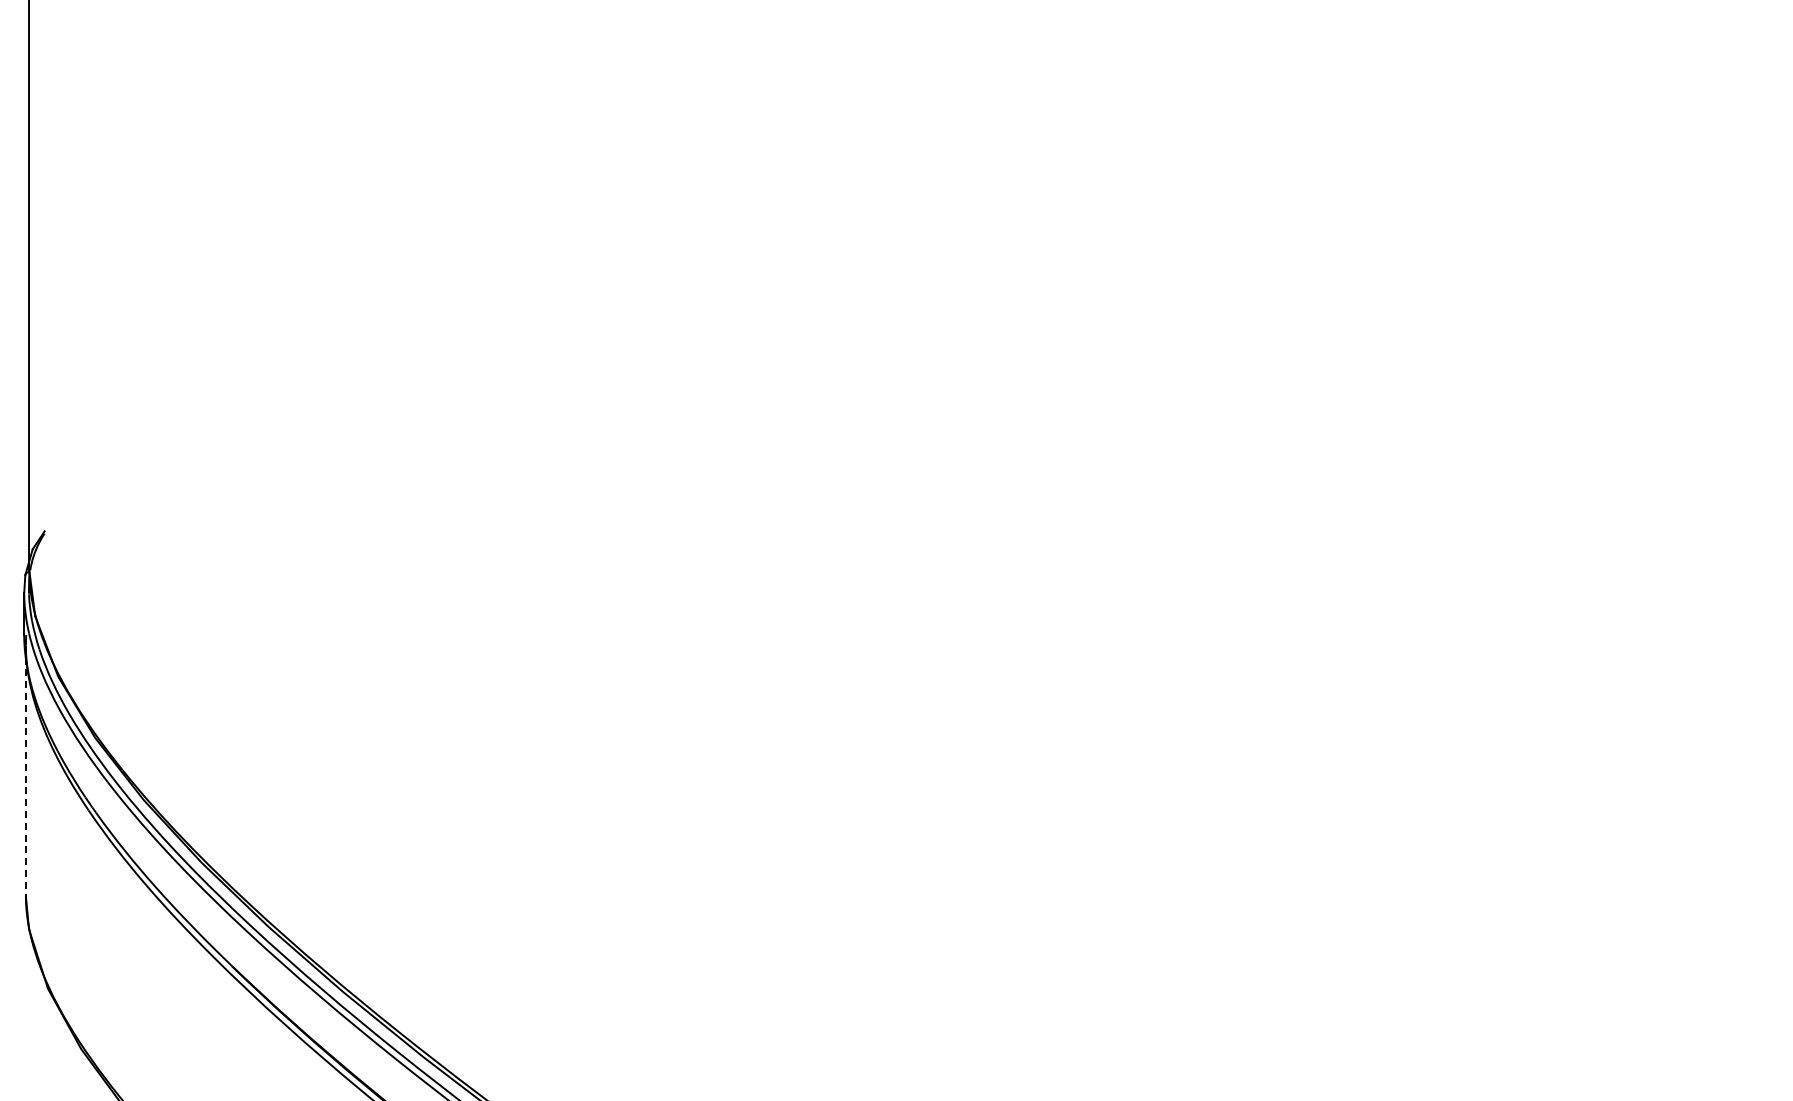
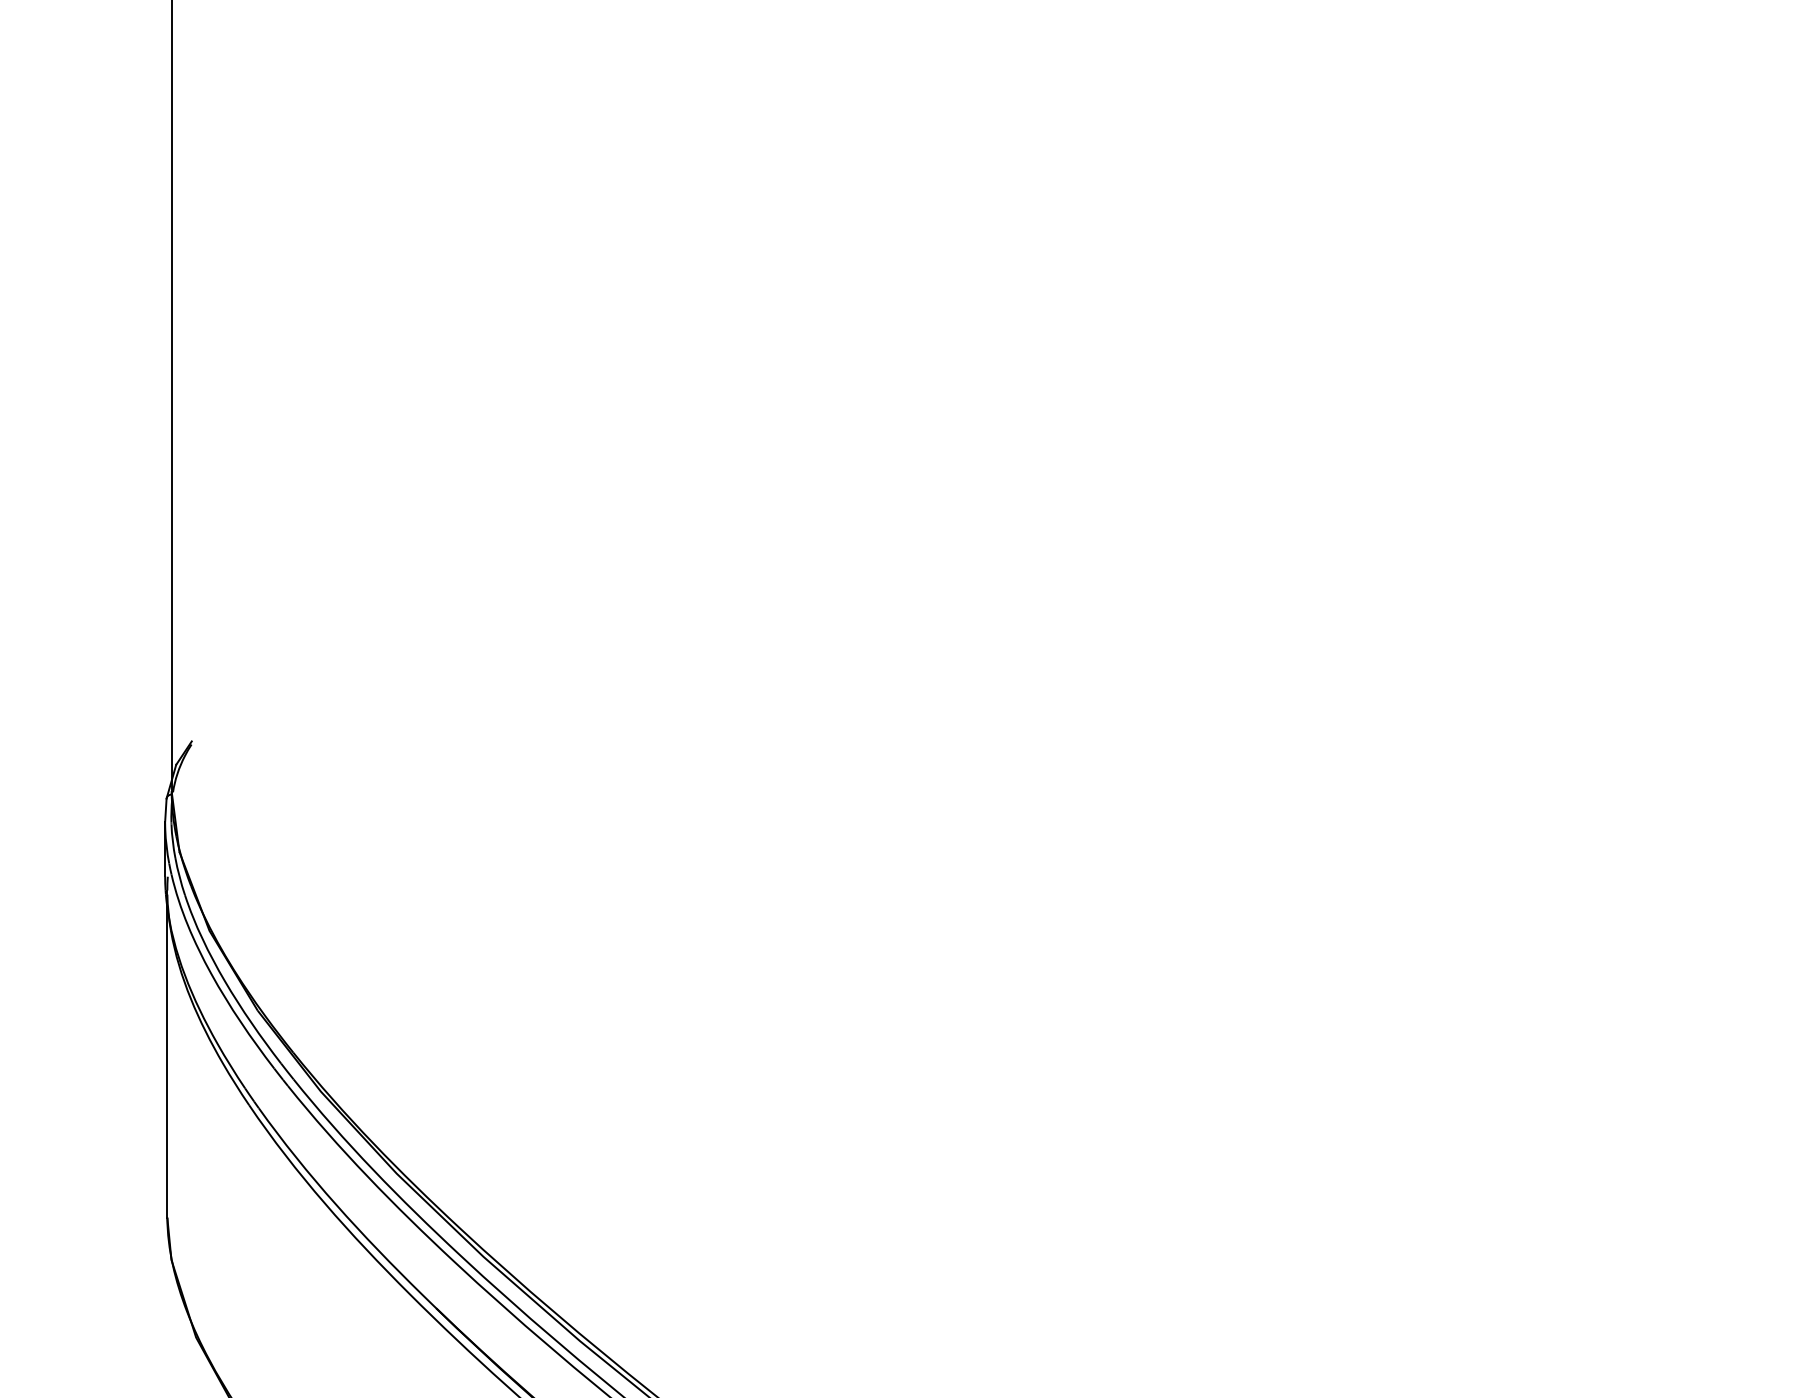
line: (25, 771) -> (166, 1054), dashed -> solid

